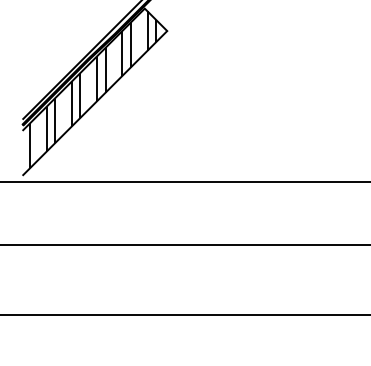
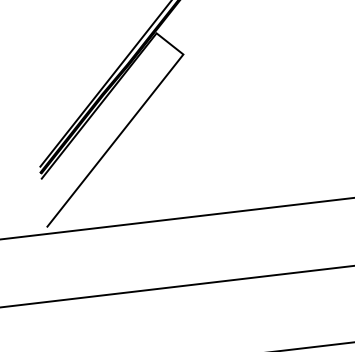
hatch: (93, 89) -> (111, 126), removed

